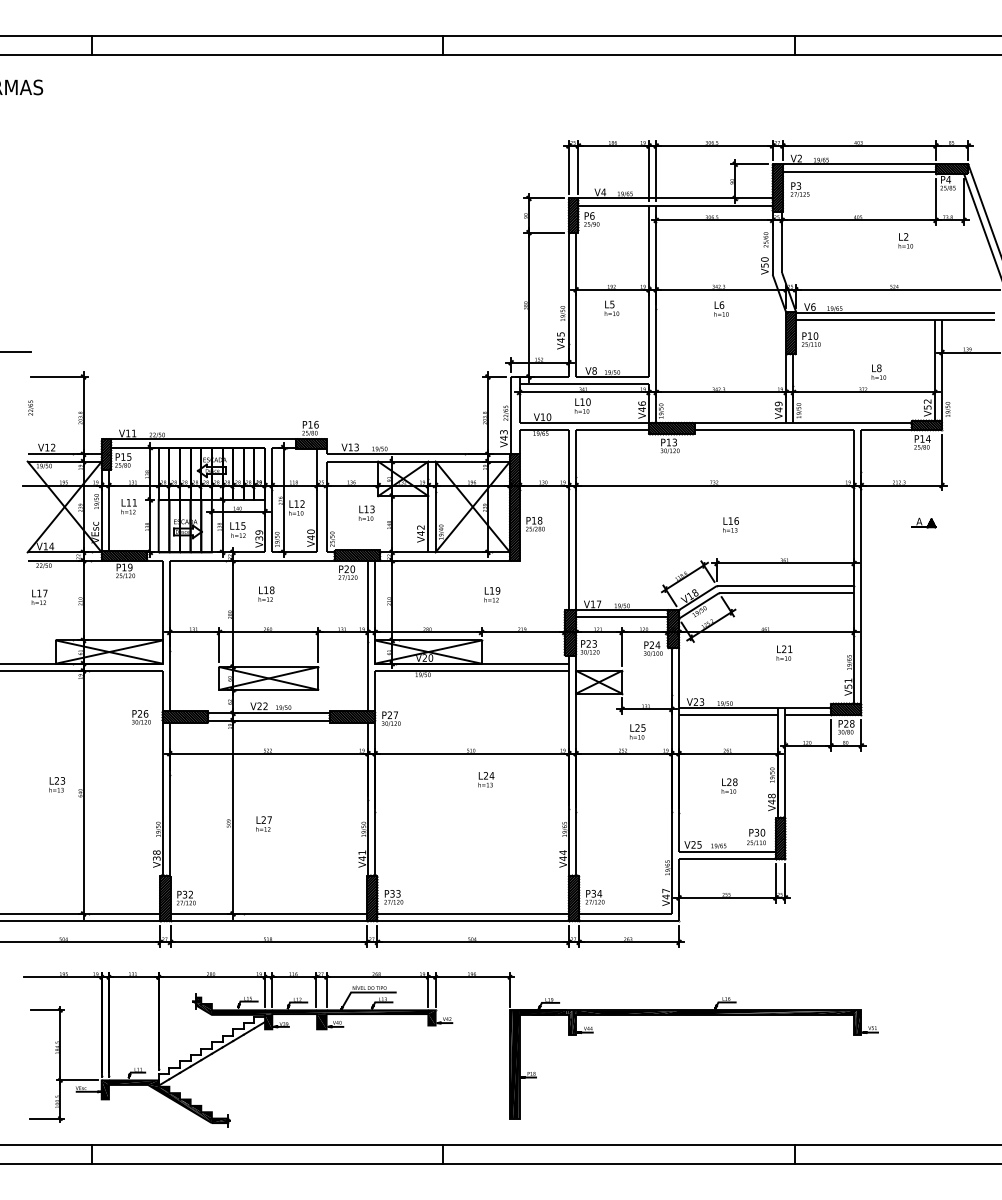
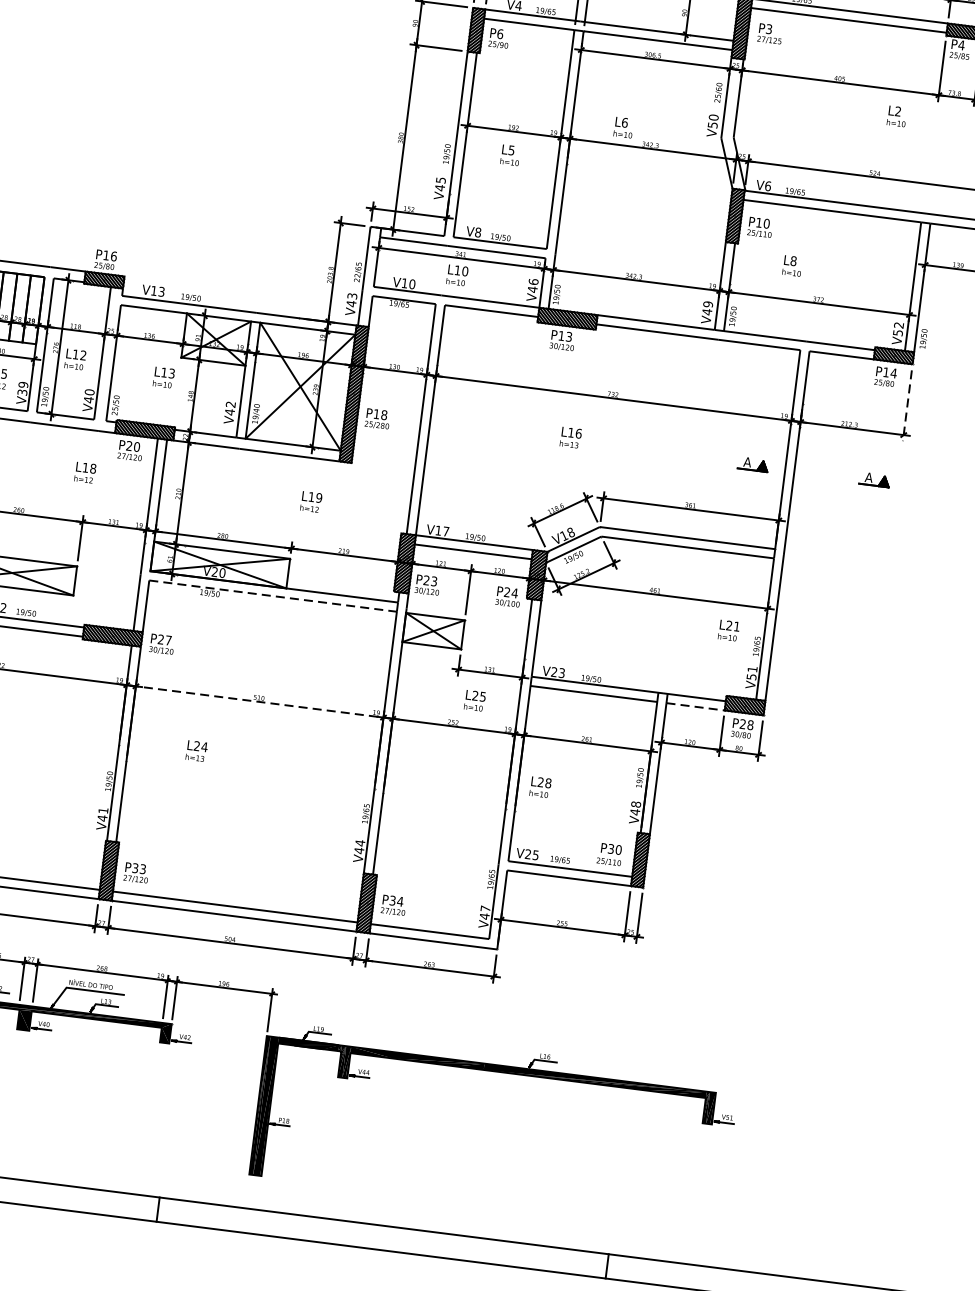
text: (721, 308) -> (623, 126), moved
text: (878, 371) -> (792, 265), moved
line: (941, 462) -> (906, 405), solid -> dashed
part: (828, 522) -> (752, 464), added
text: (730, 524) -> (570, 437), moved
text: (266, 593) -> (85, 471), moved
text: (784, 652) -> (729, 629), moved
line: (472, 670) -> (273, 595), solid -> dashed
line: (808, 715) -> (695, 707), solid -> dashed
line: (472, 753) -> (260, 701), solid -> dashed
text: (486, 779) -> (196, 750), moved
text: (729, 785) -> (540, 786), moved

